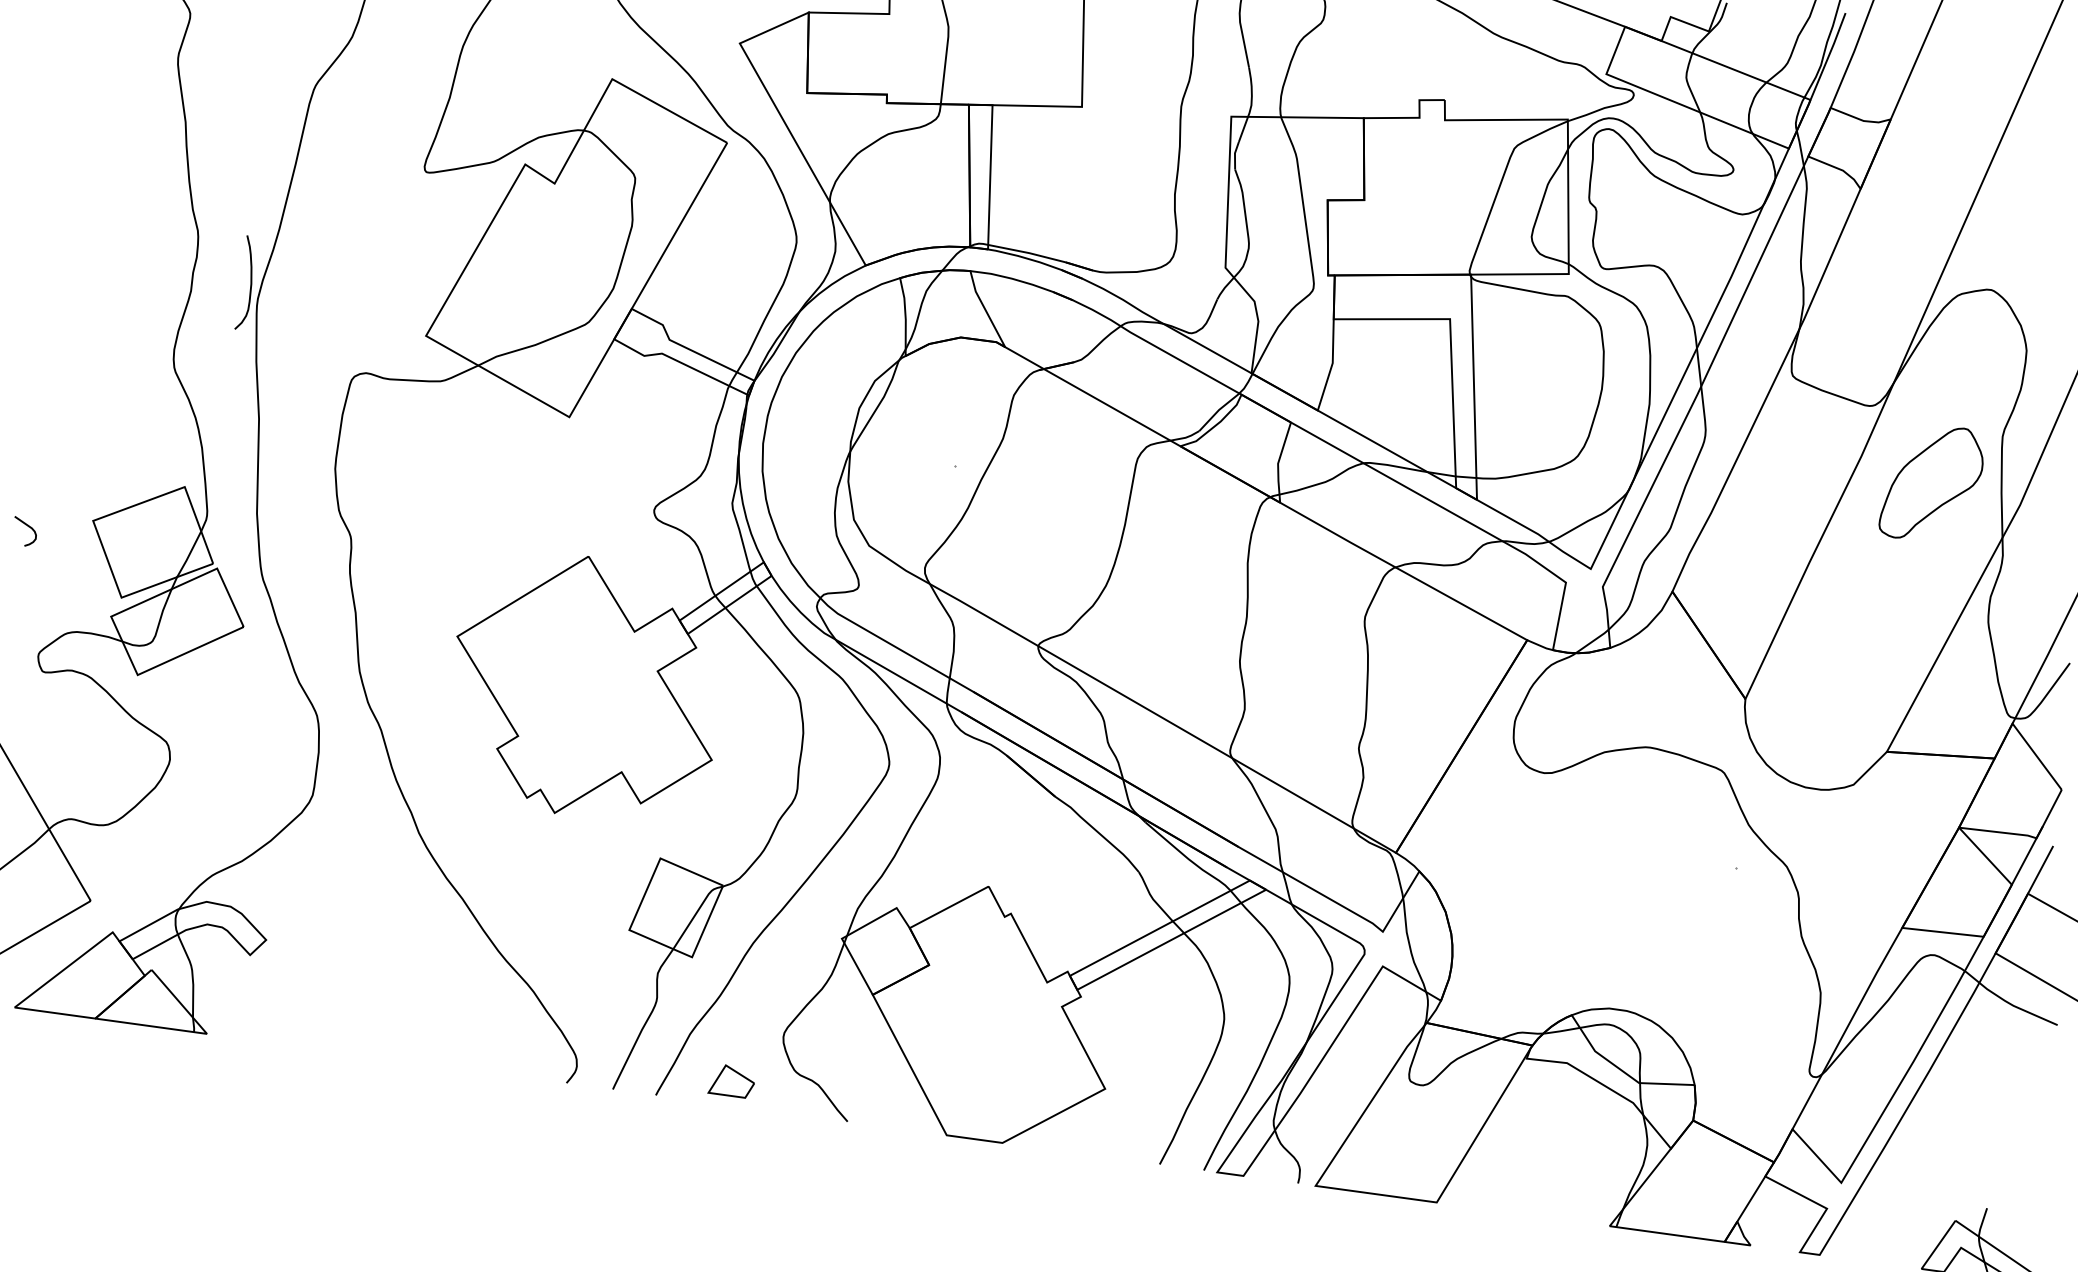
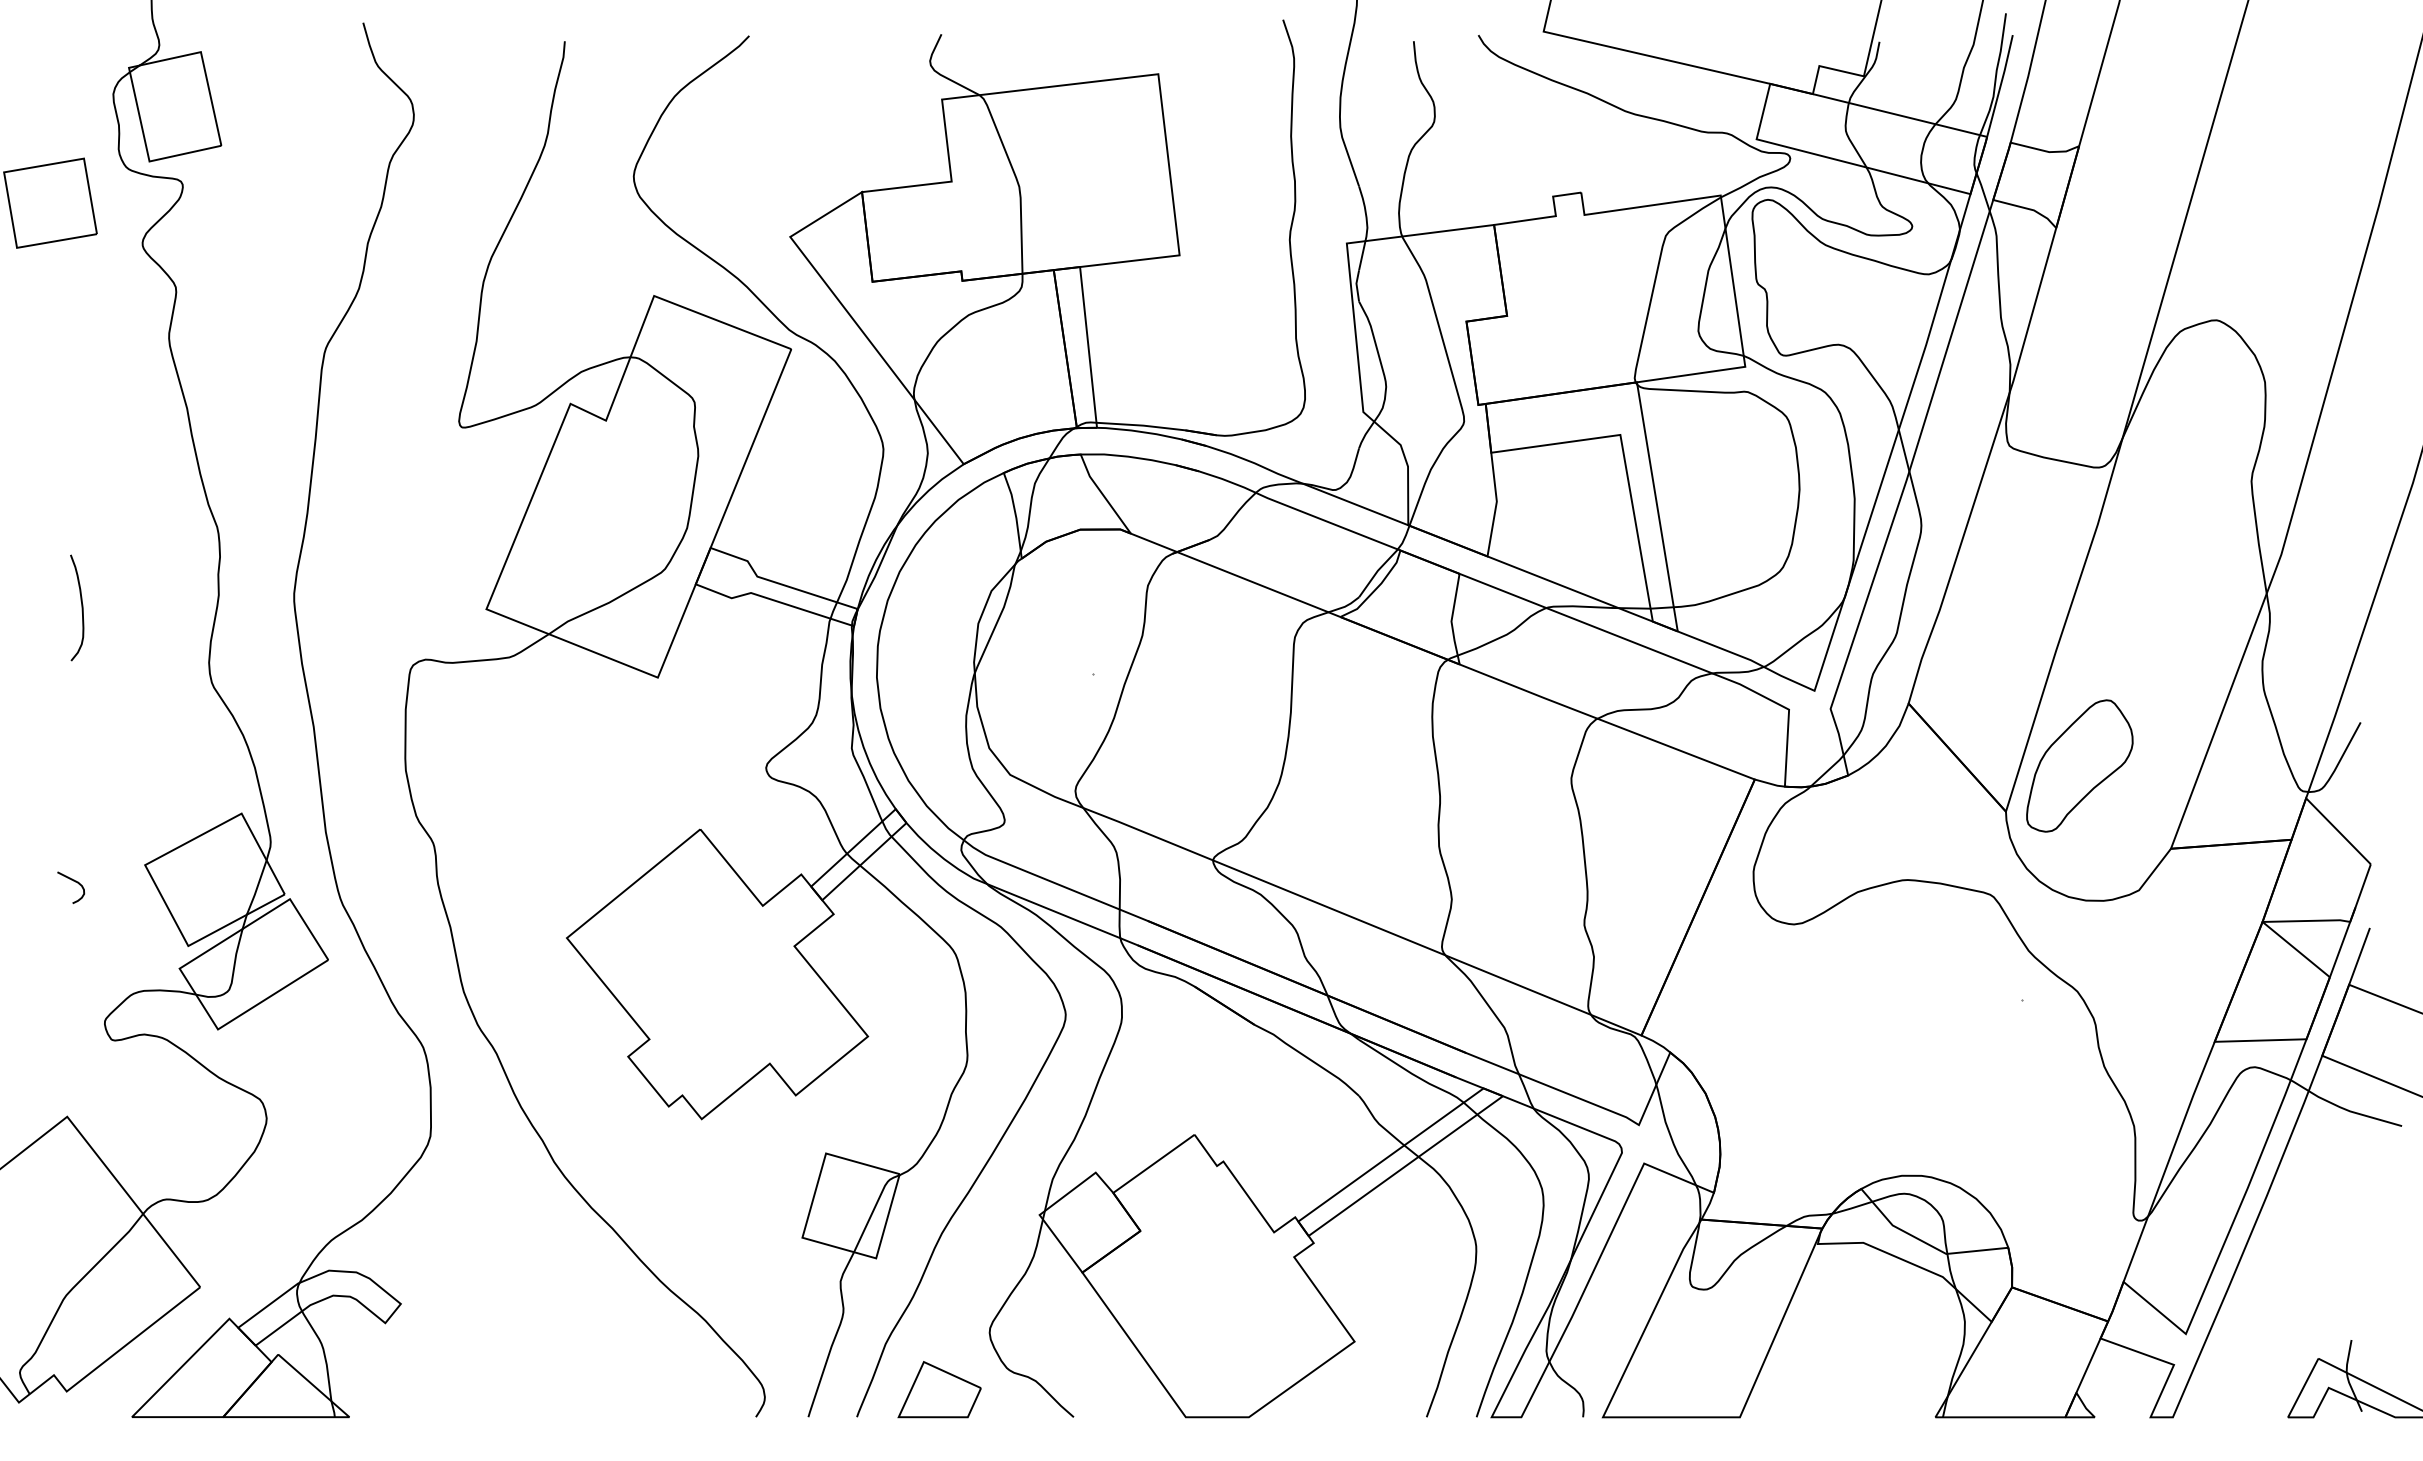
curve: (250, 283) -> (81, 607), moved
part: (1932, 483) -> (2079, 765), moved
part: (732, 1080) -> (939, 1389), size x1.67

